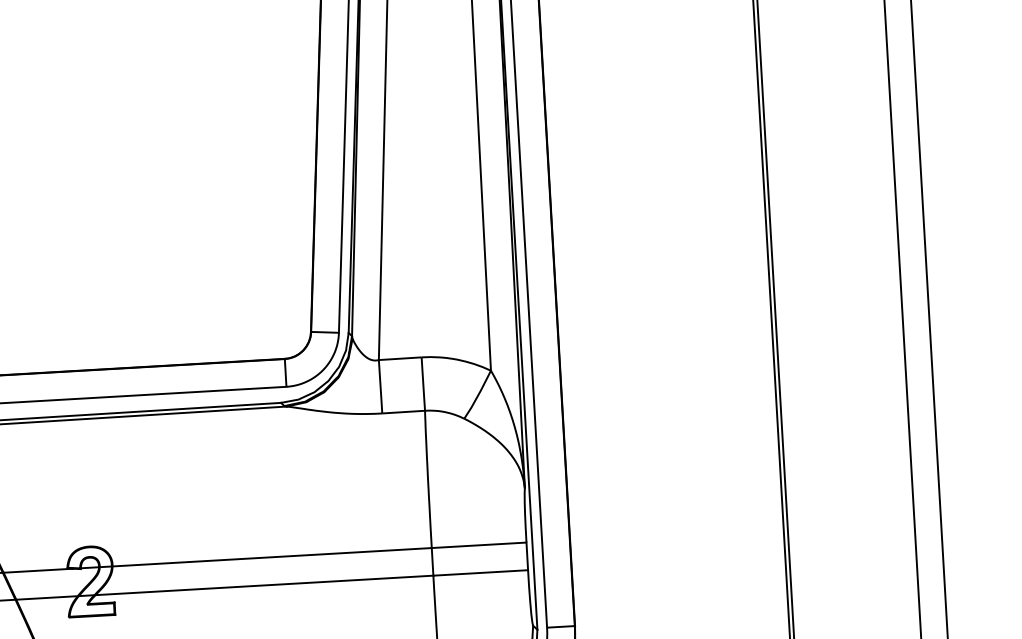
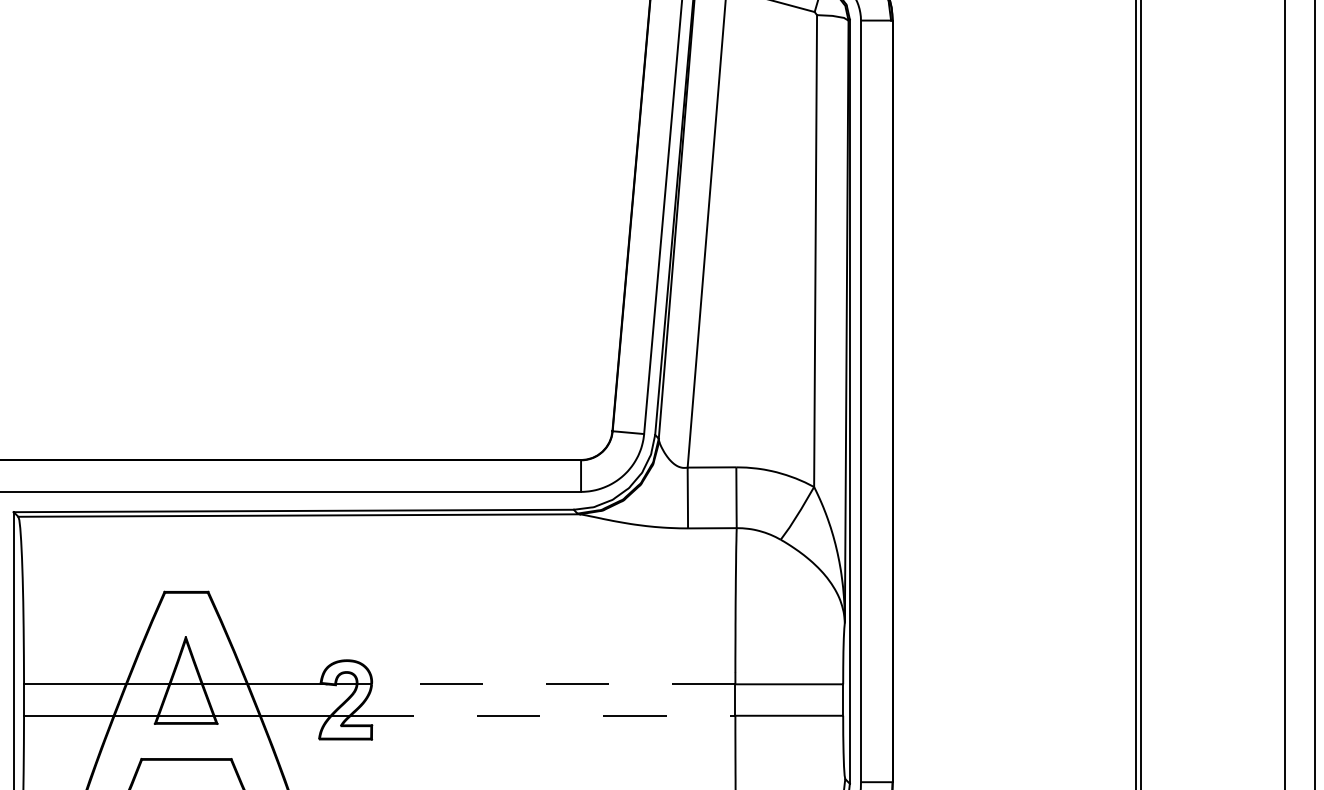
line: (271, 557) -> (553, 684), solid -> dashed
line: (264, 585) -> (543, 715), solid -> dashed

